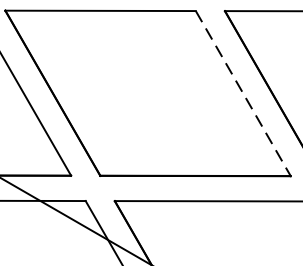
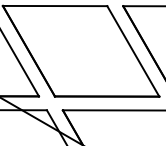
line: (243, 93) -> (133, 51), dashed -> solid

